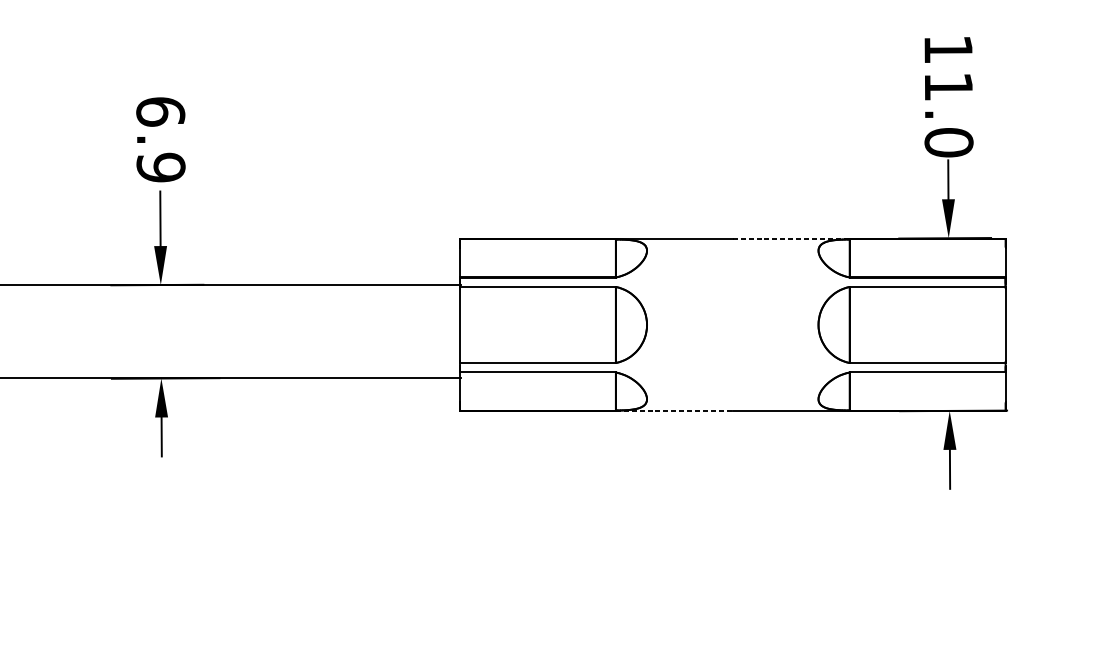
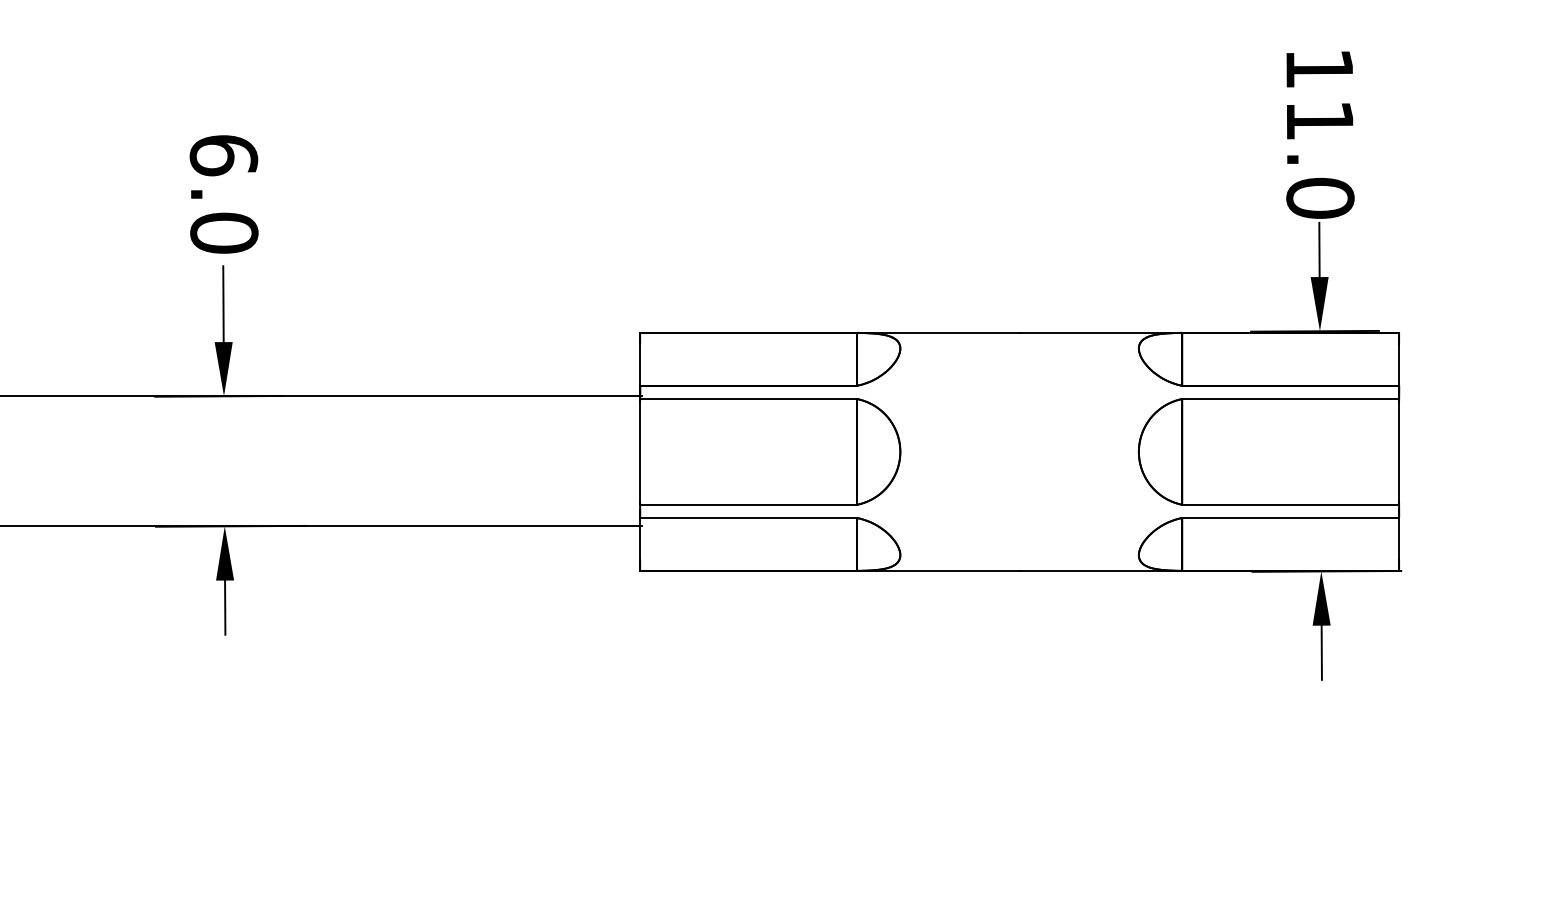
text: (161, 167) -> (224, 232), 6.9 -> 6.0
line: (791, 239) -> (1101, 332), dashed -> solid
line: (674, 410) -> (938, 571), dashed -> solid

